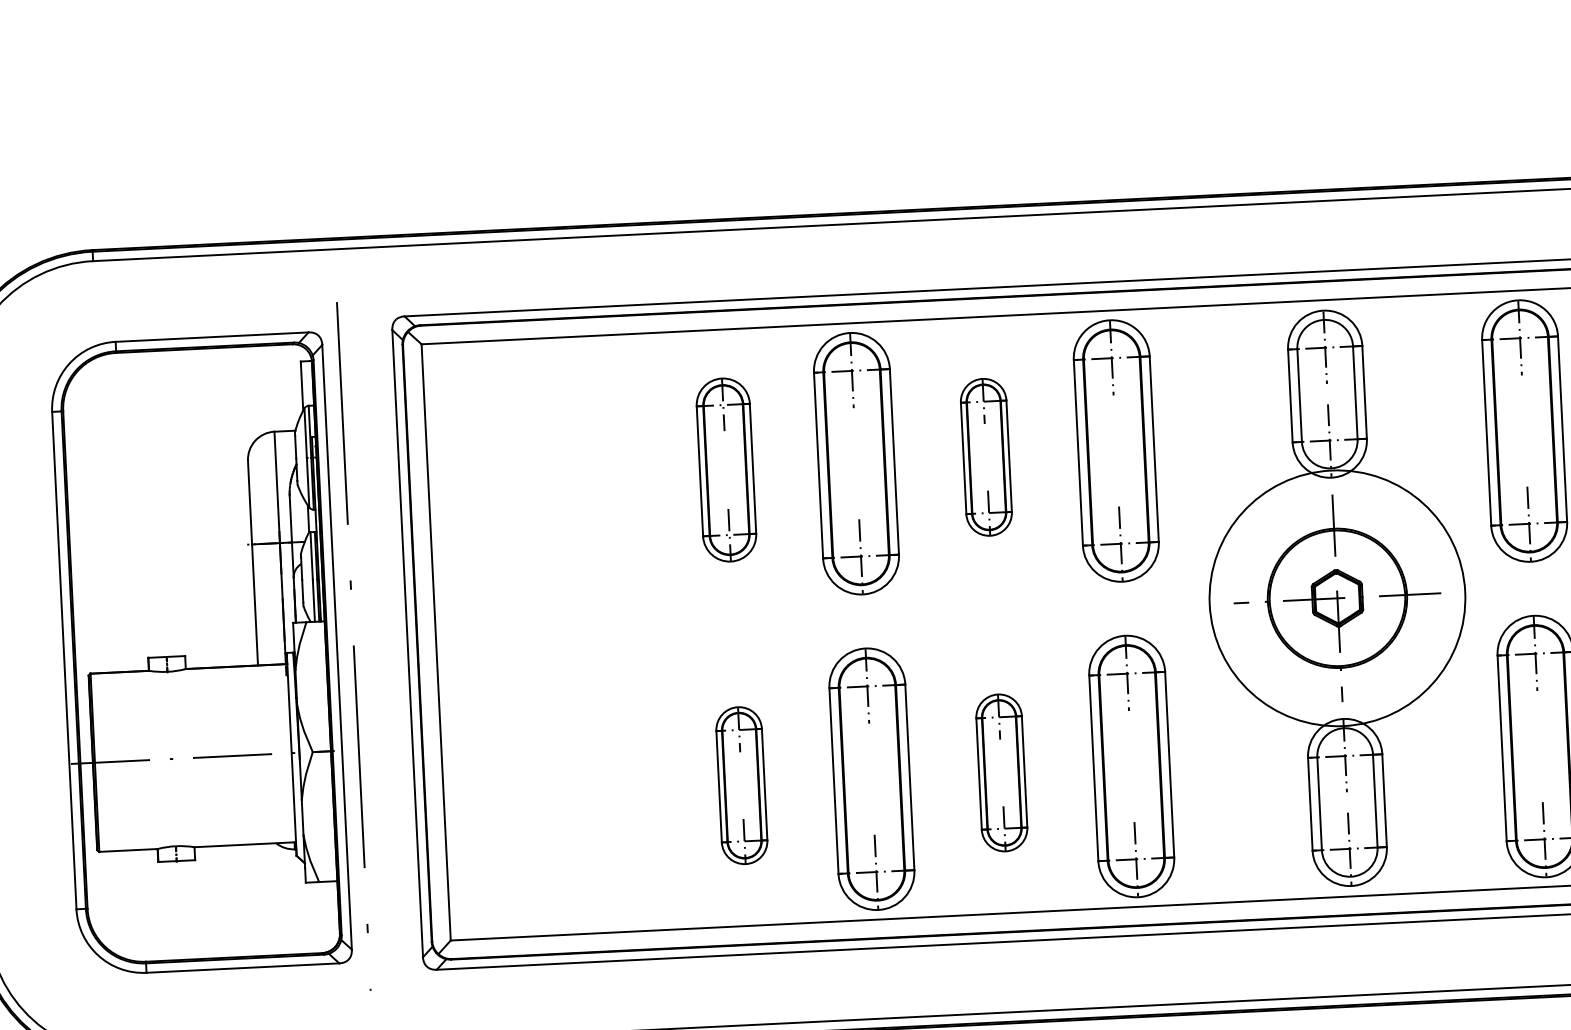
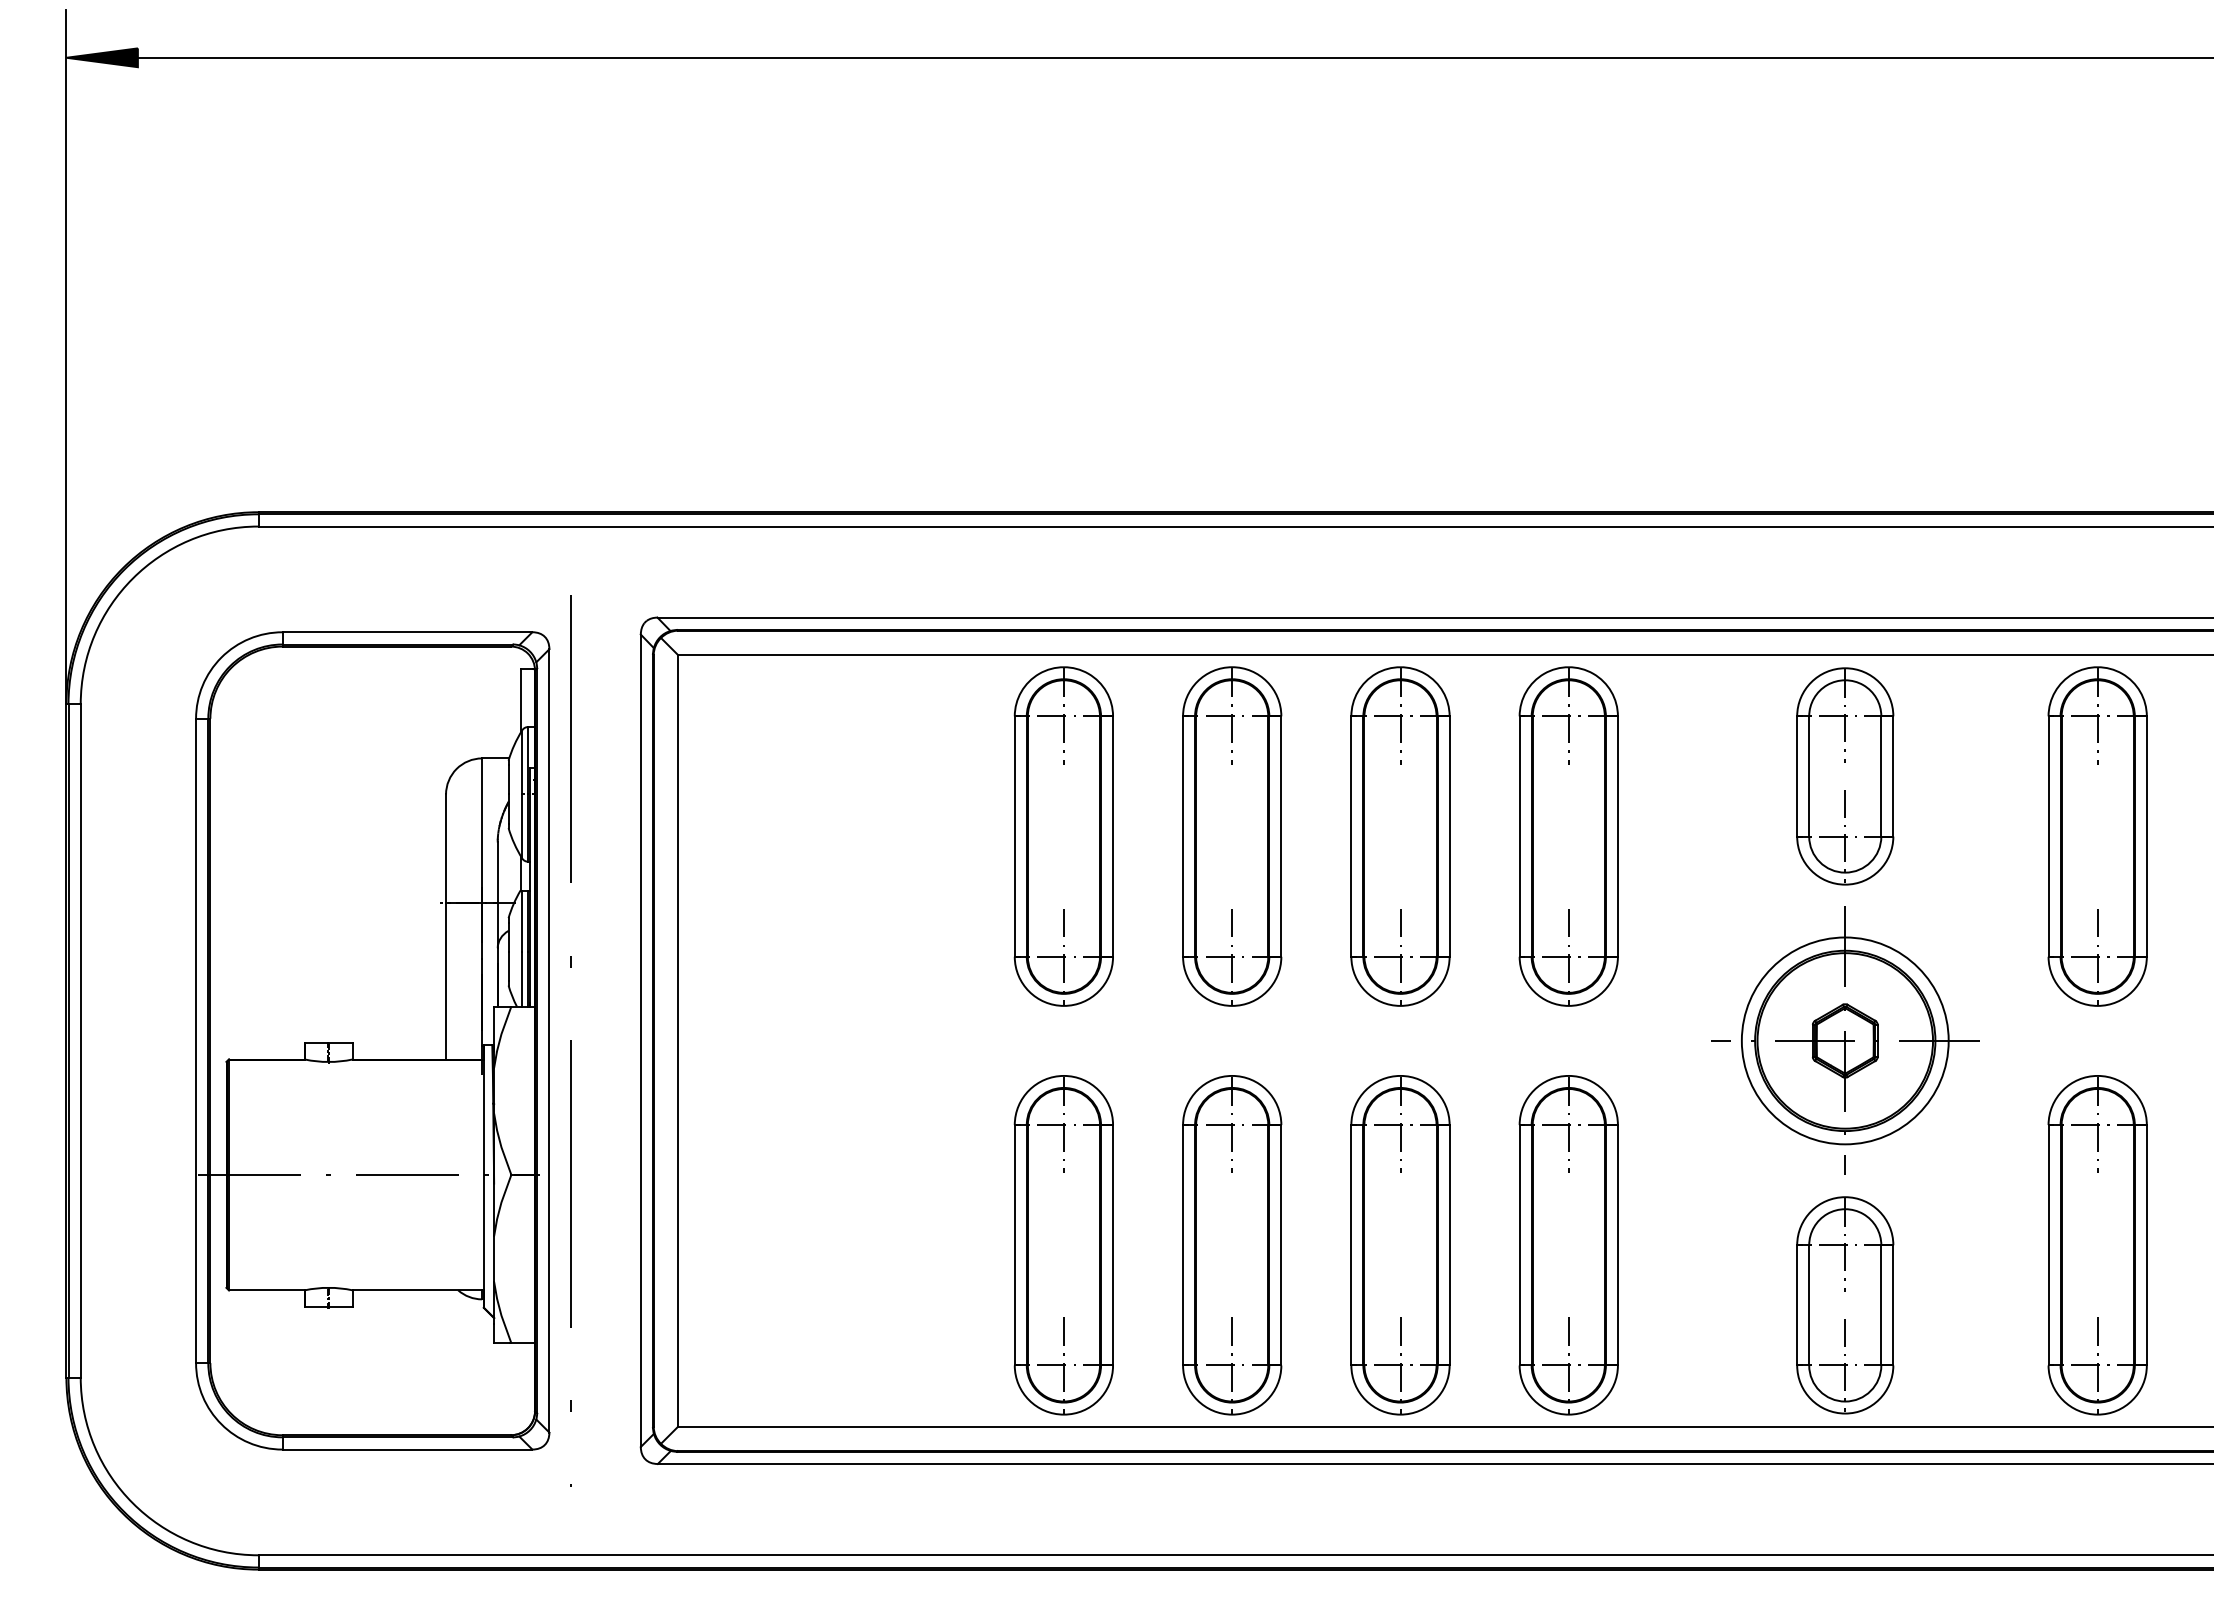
part: (986, 457) -> (1400, 836), size x1.67
part: (726, 470) -> (1063, 836), size x1.43
circle: (1336, 598) -> (1844, 1040), size x0.62
part: (1001, 773) -> (1400, 1245), size x1.67
part: (741, 785) -> (1063, 1245), size x1.67

